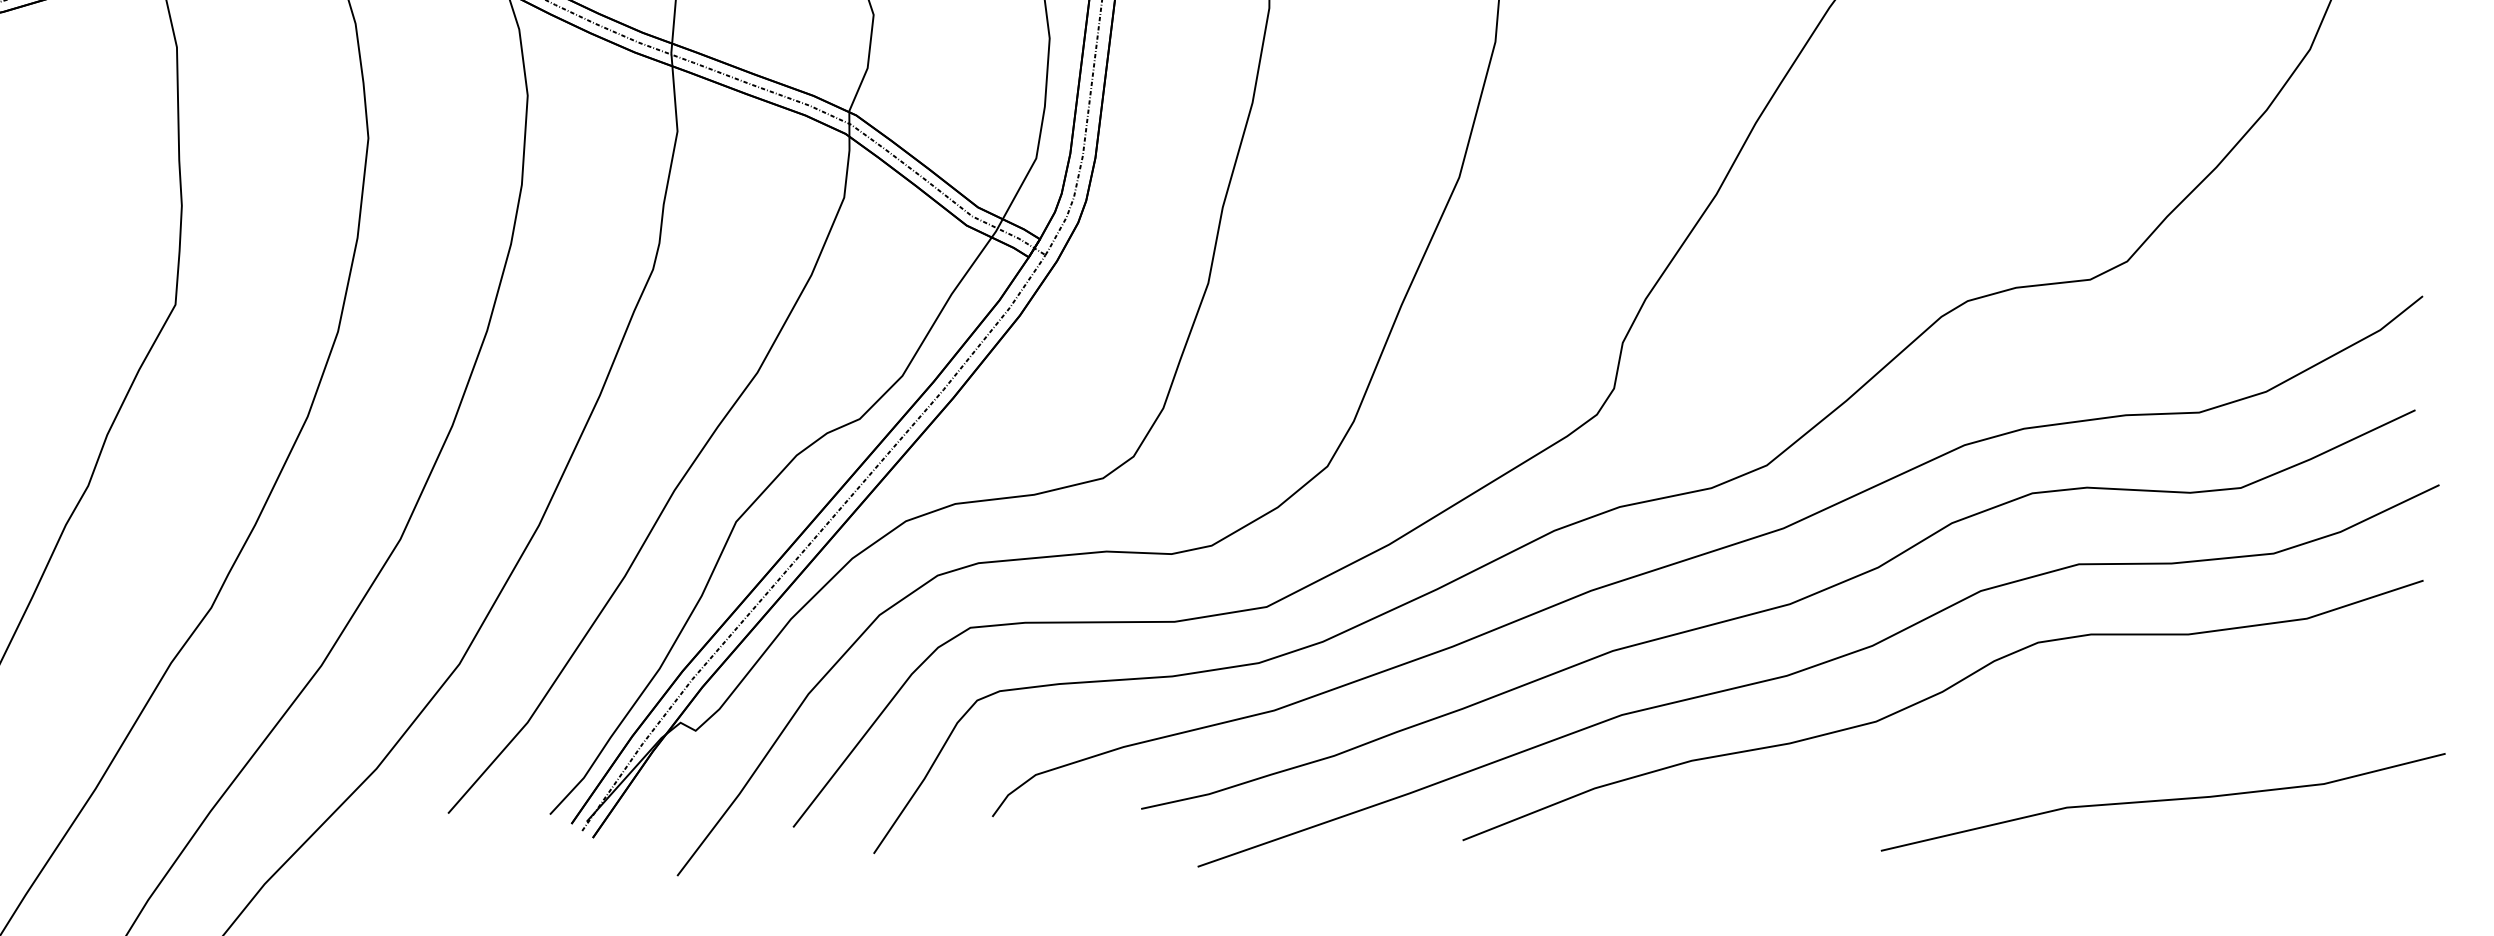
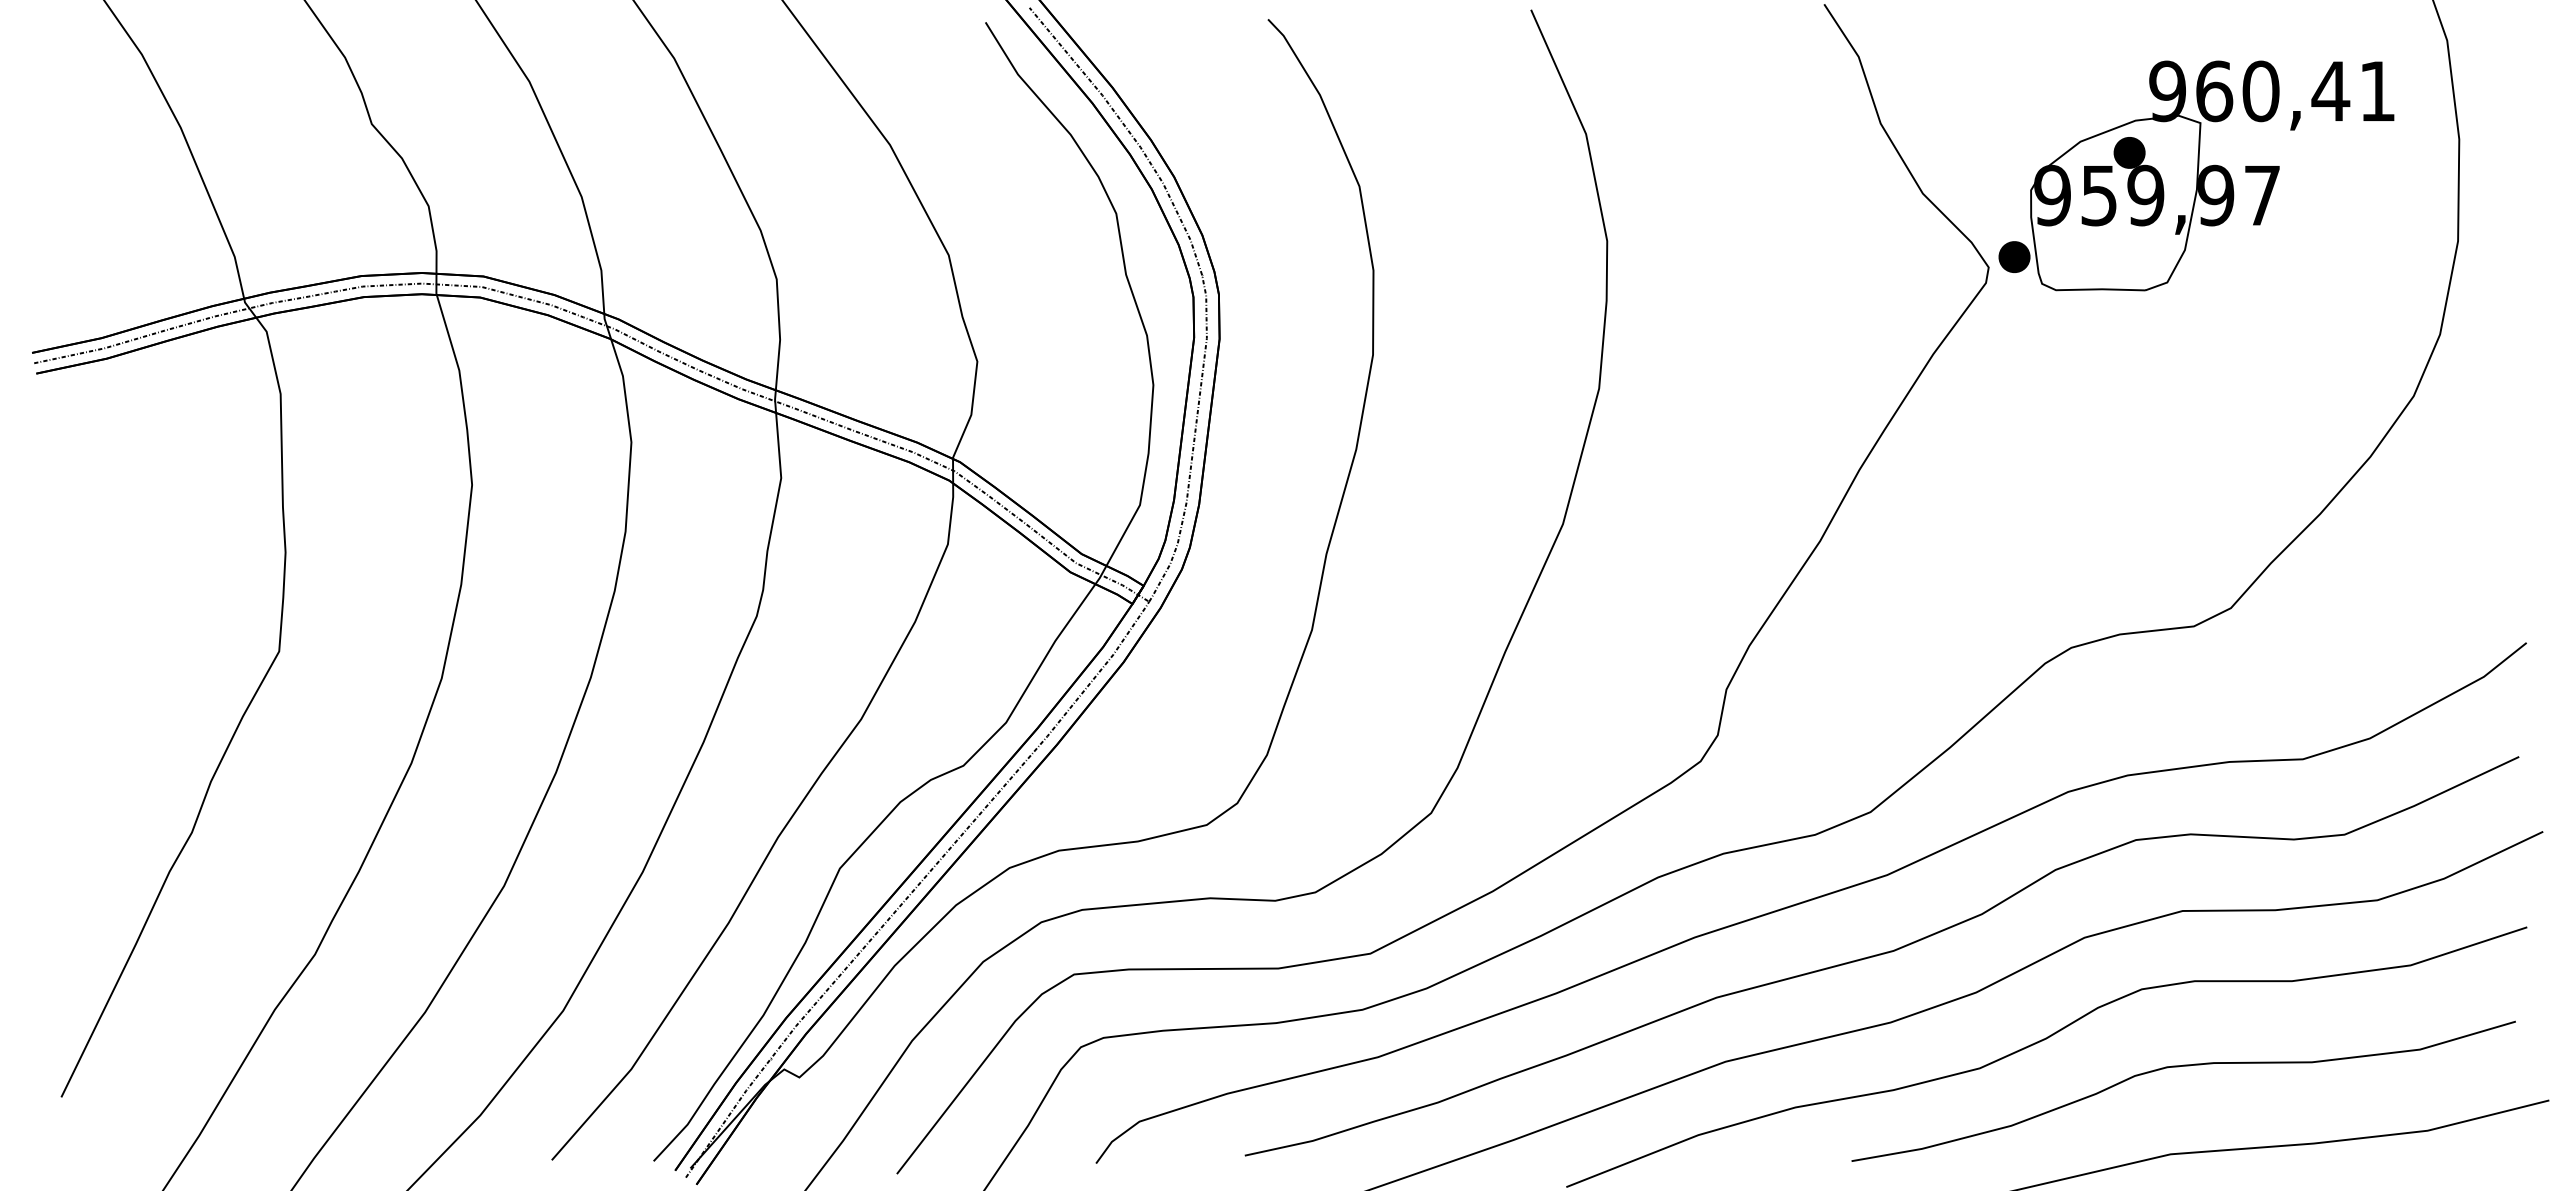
curve: (2074, 720) -> (2178, 1067), added

